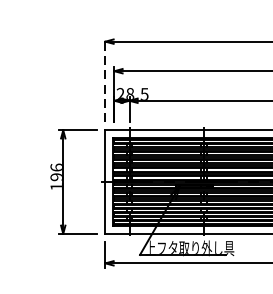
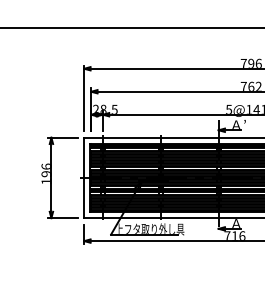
line: (105, 79) -> (84, 98), dashed -> solid

